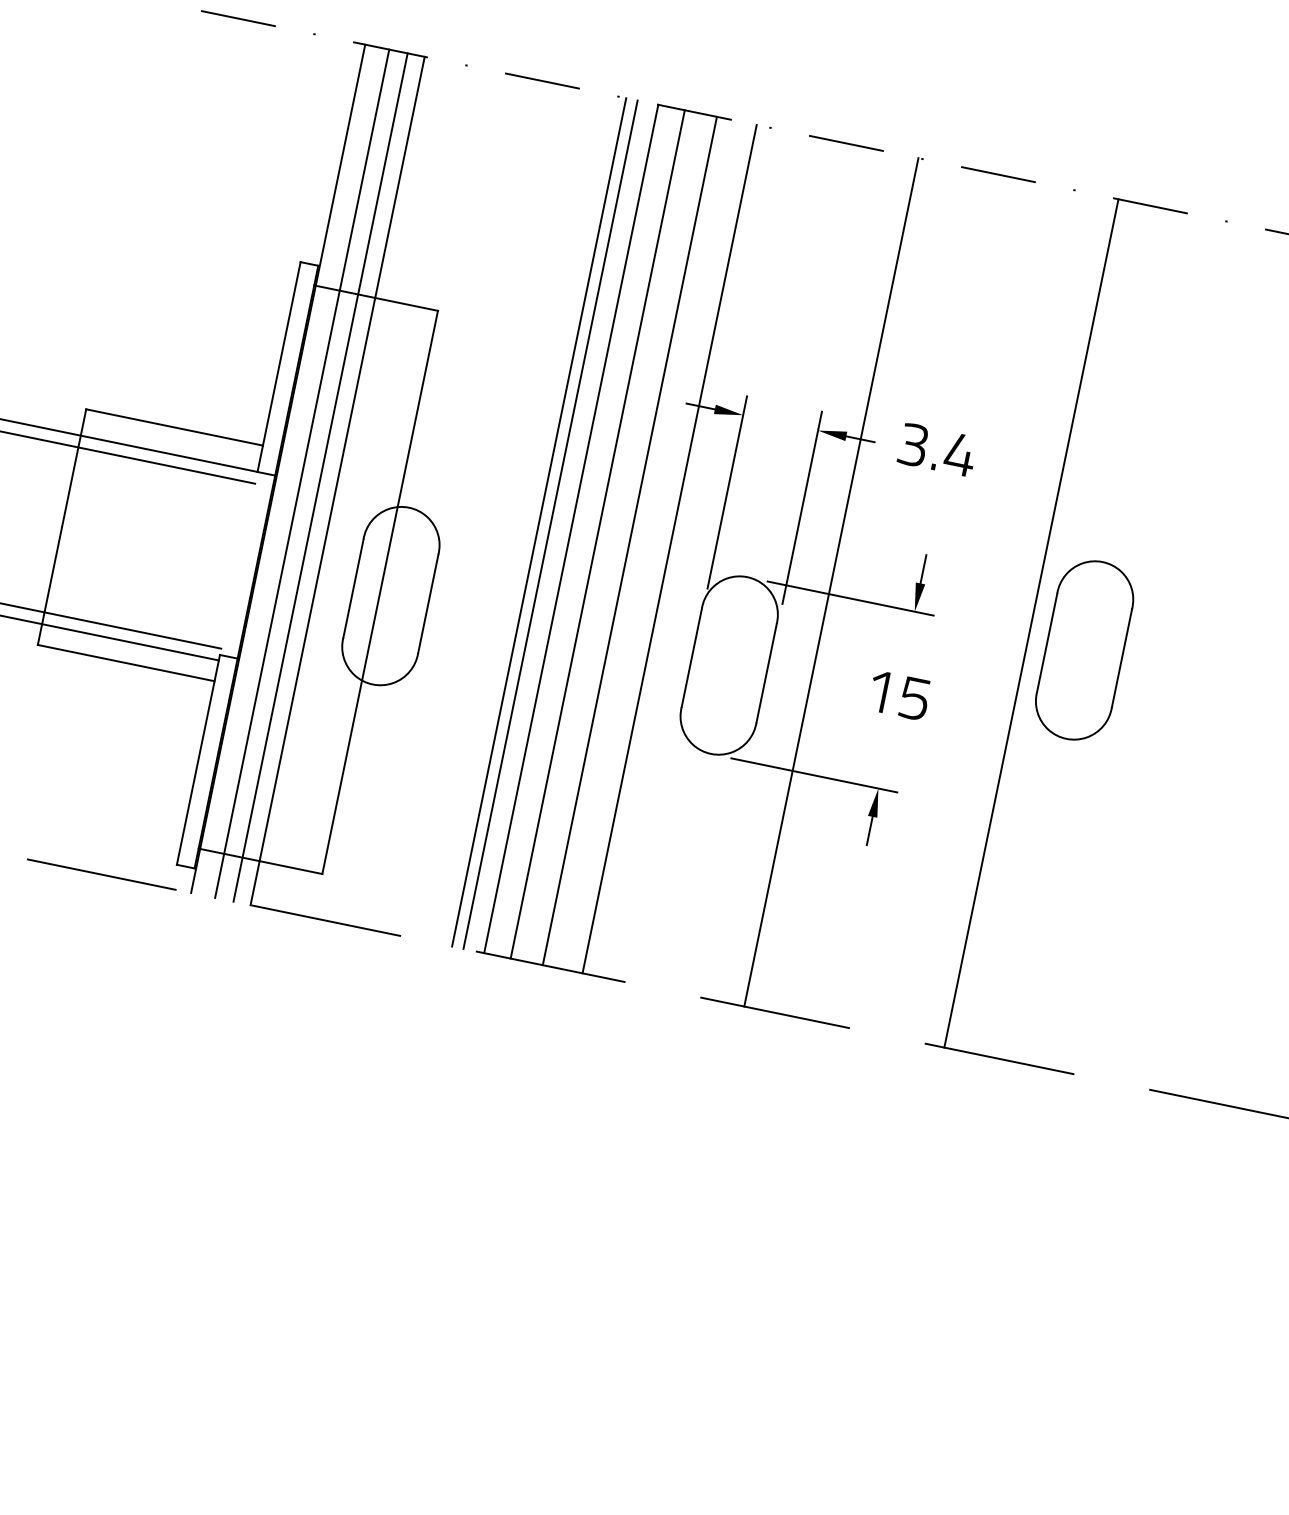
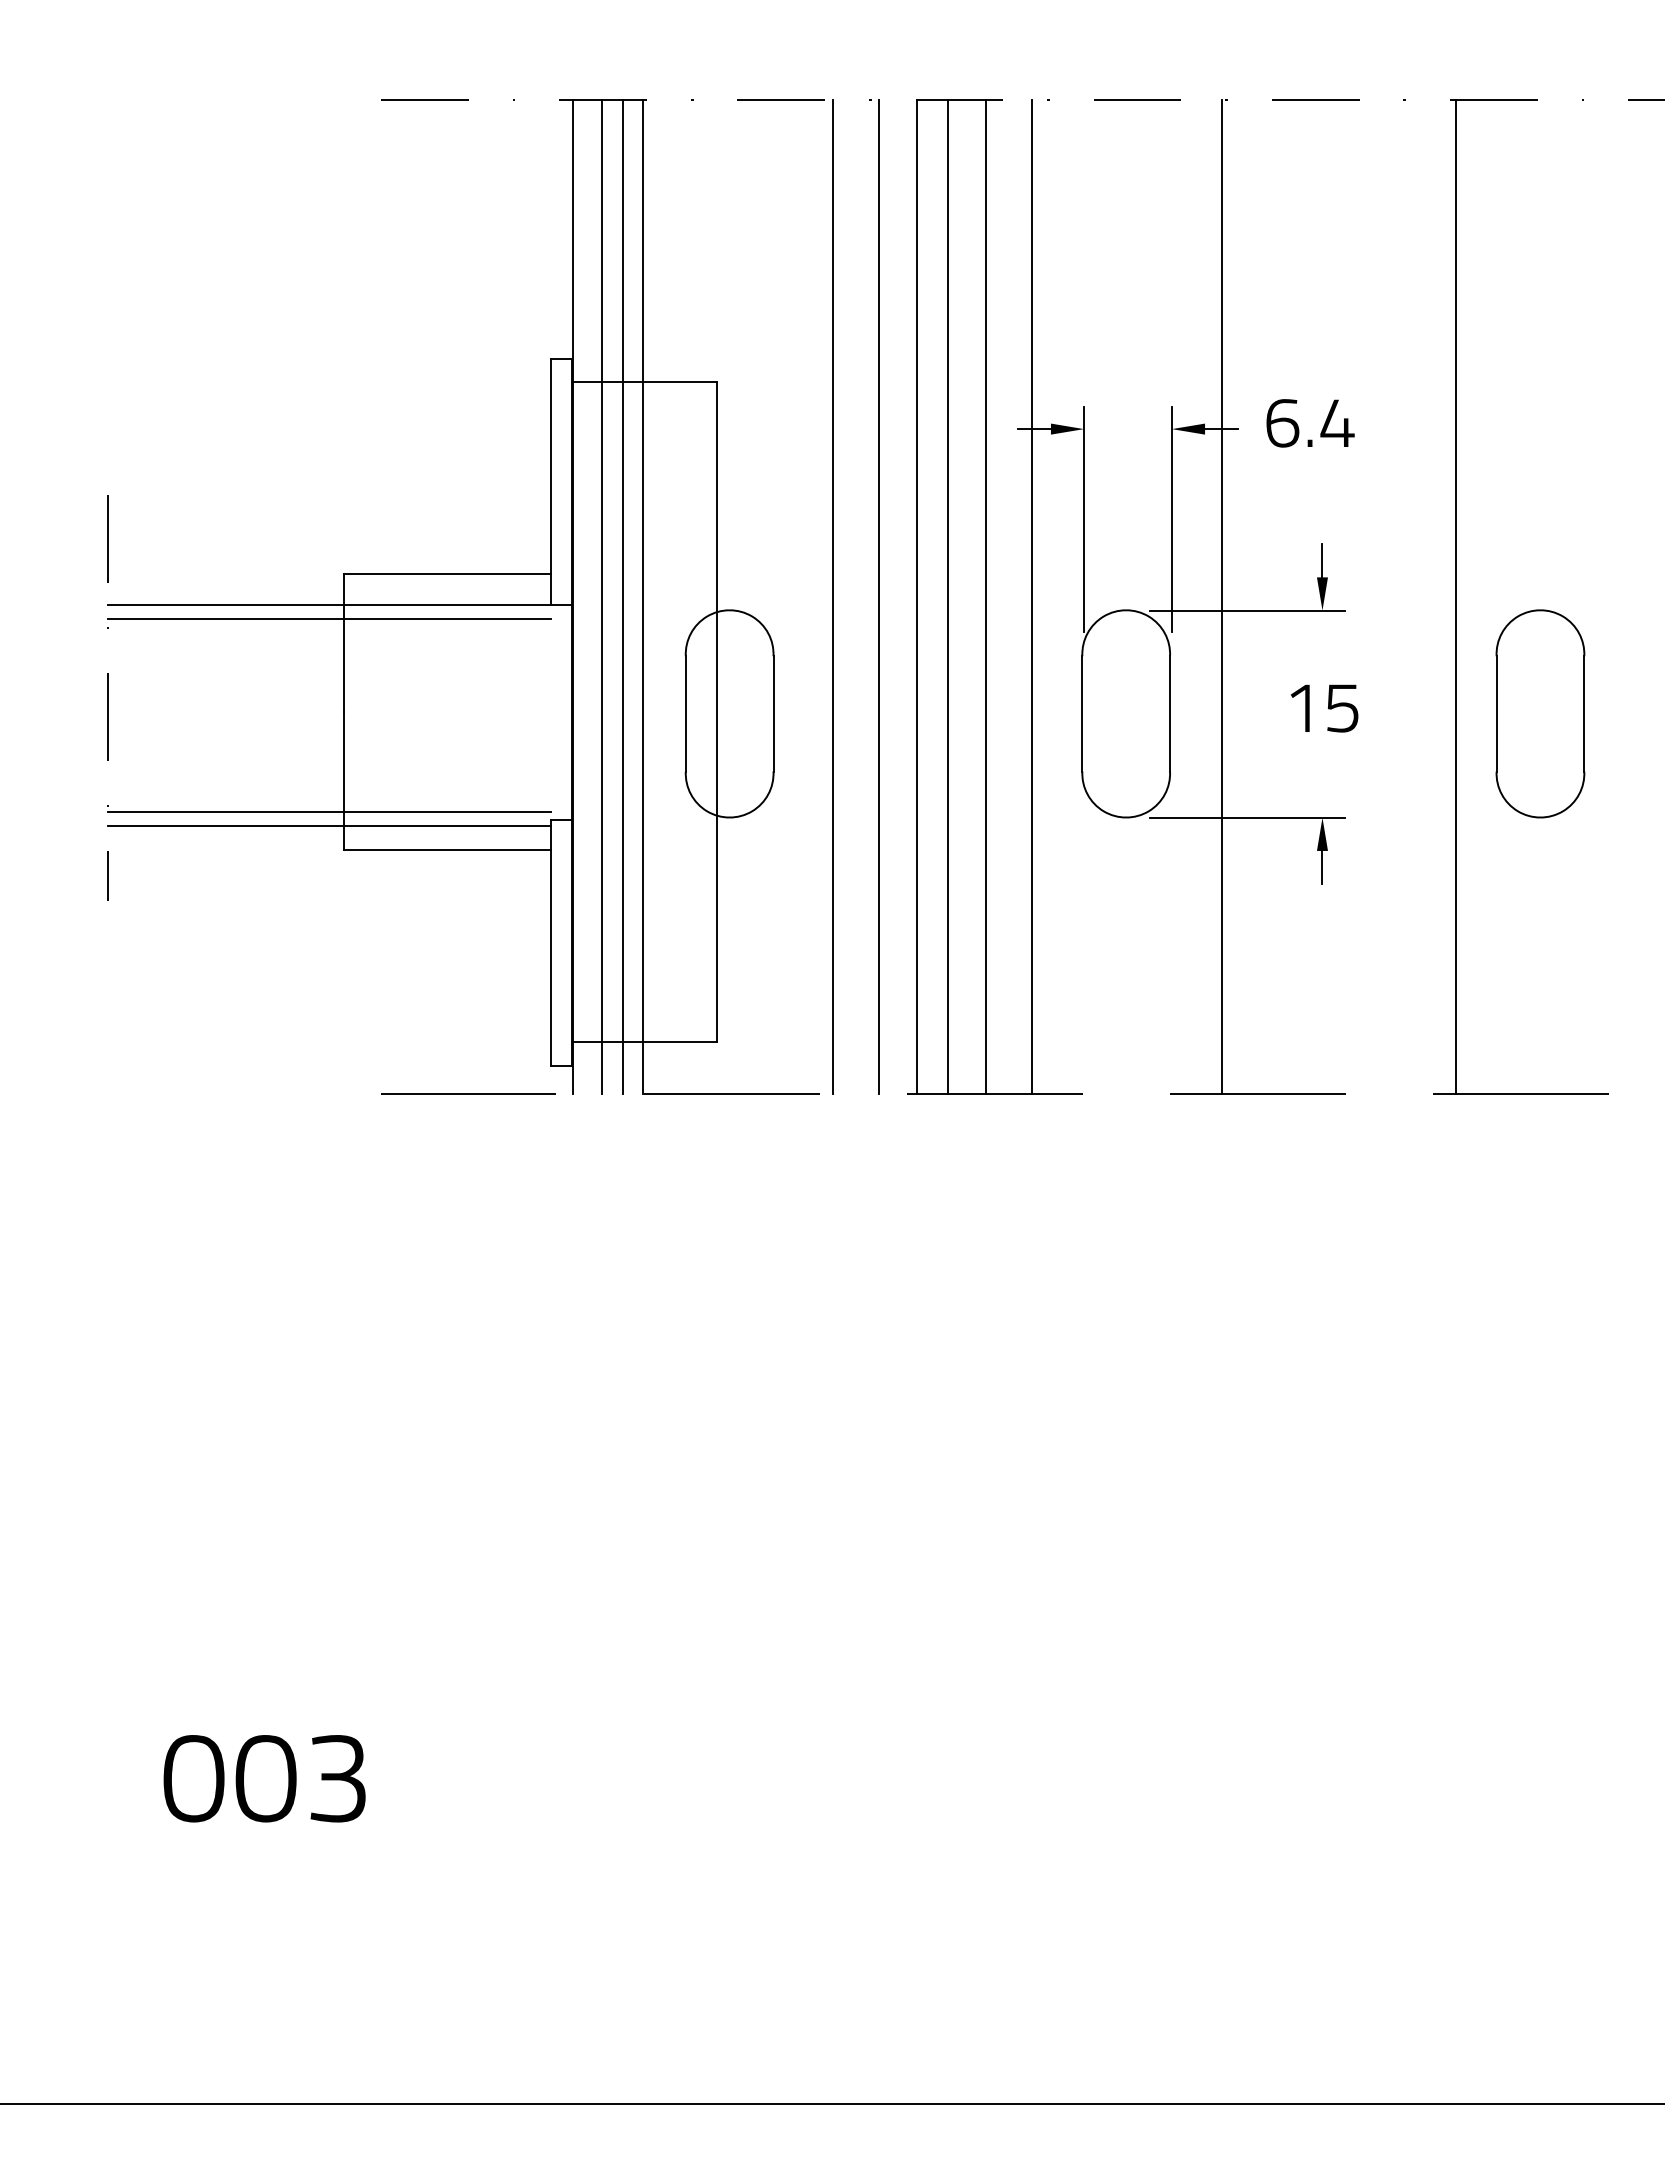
text: (913, 445) -> (1282, 423), 3.4 -> 6.4
line: (550, 524) -> (832, 596), moved
part: (1084, 650) -> (1540, 713), moved

